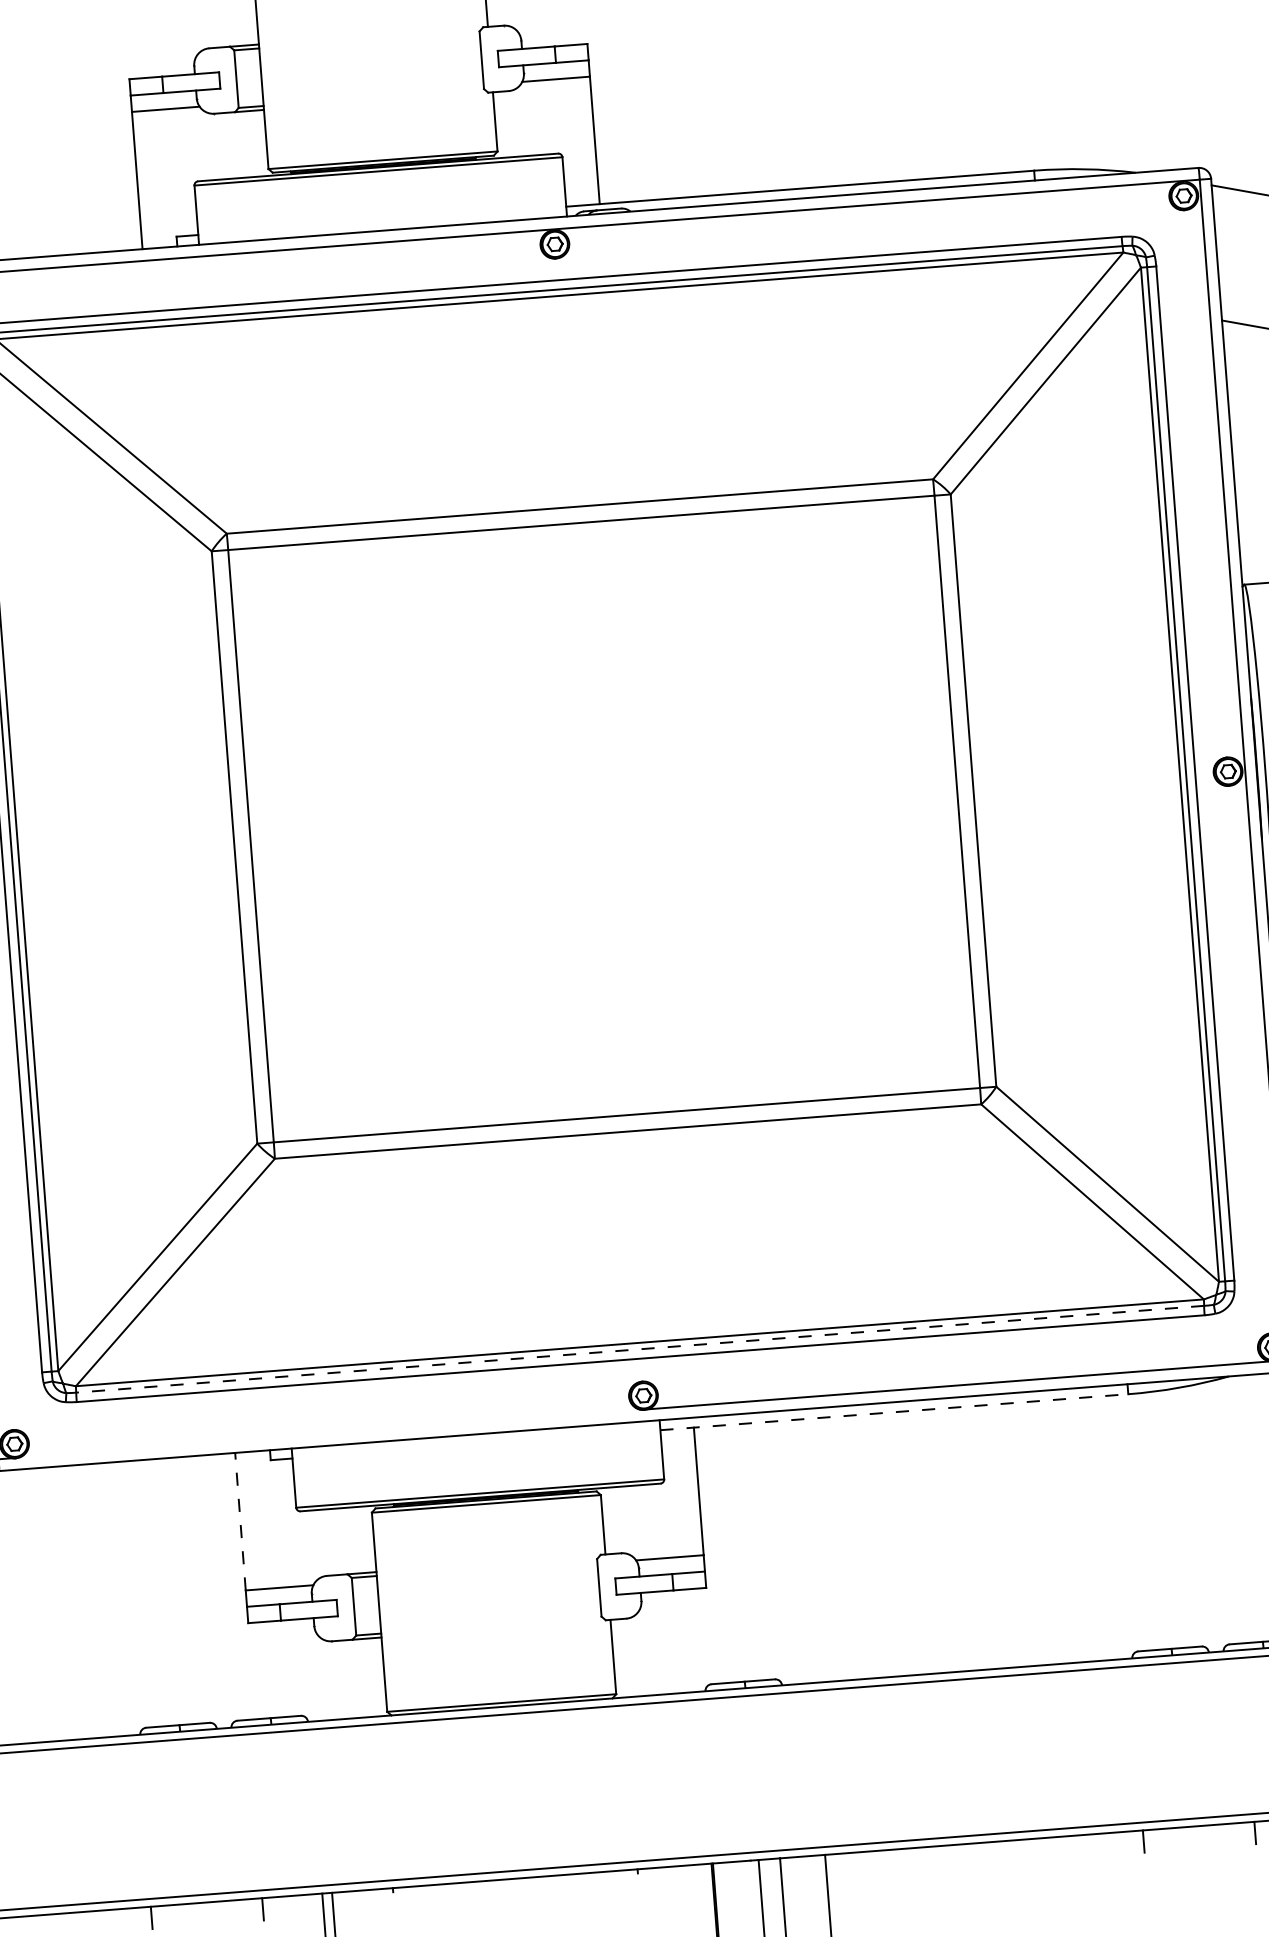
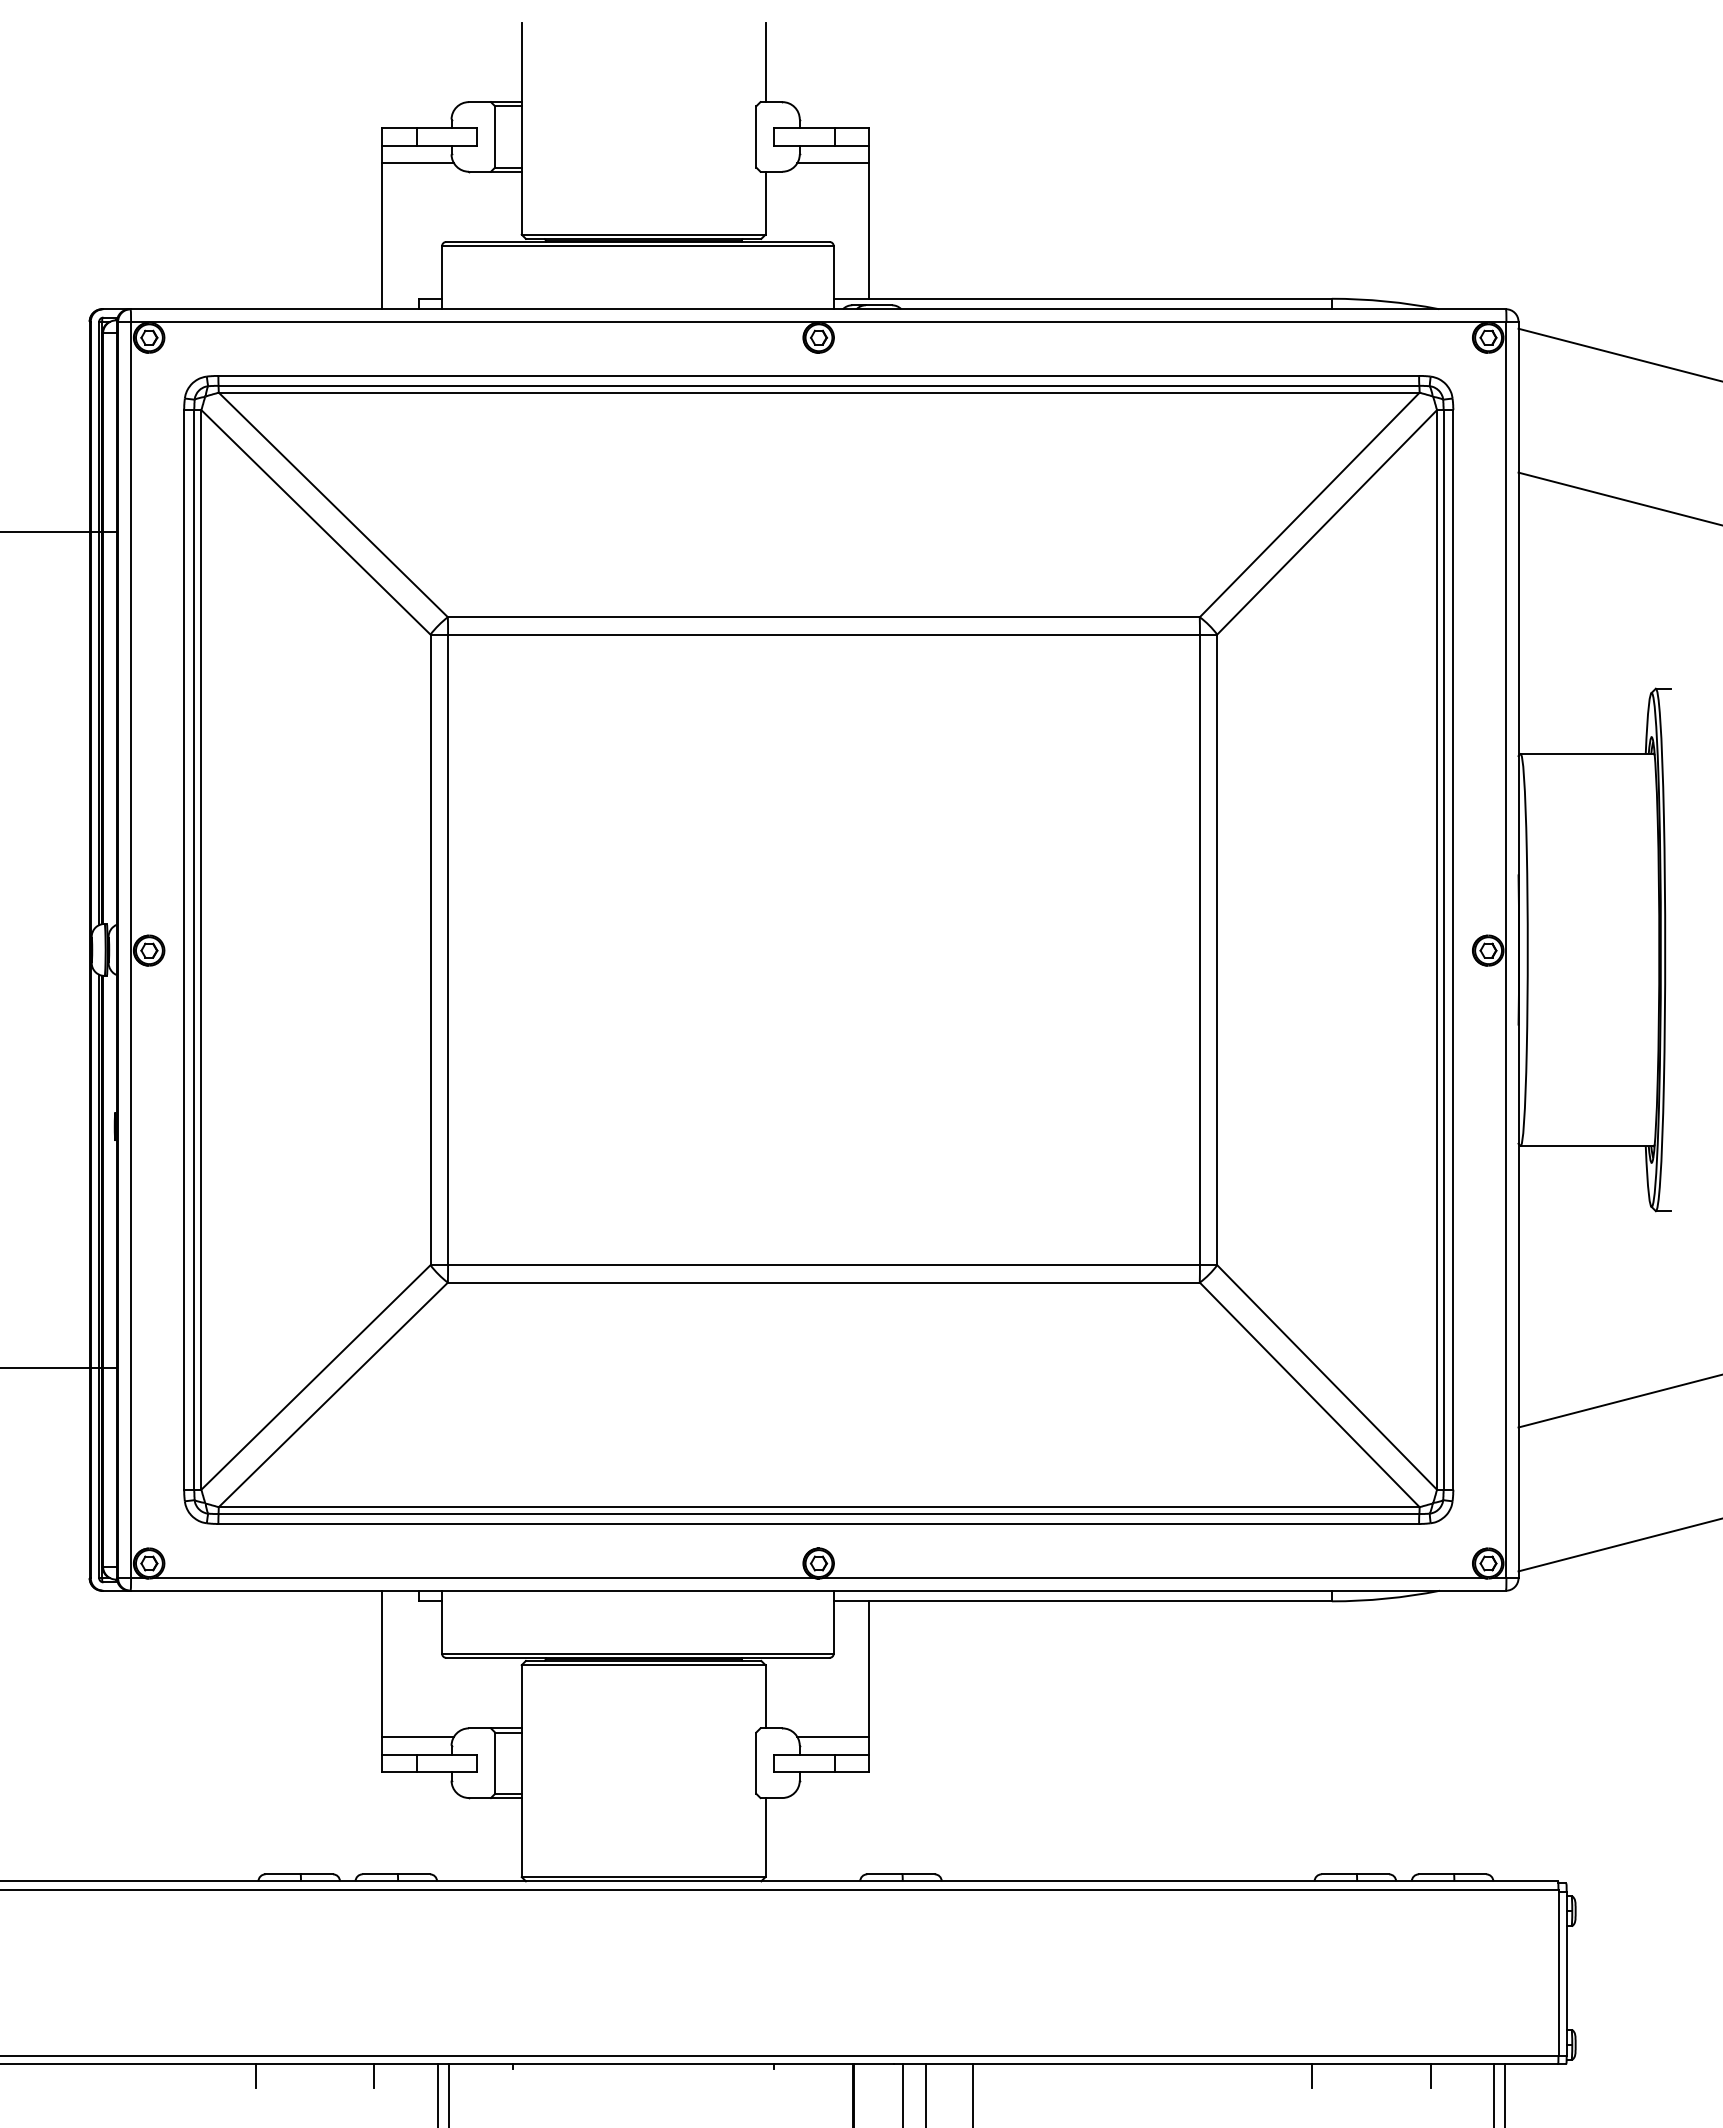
line: (639, 1349) -> (818, 1514), dashed -> solid
line: (894, 1412) -> (1083, 1601), dashed -> solid
line: (329, 1434) -> (483, 1578), added
line: (240, 1521) -> (381, 1663), dashed -> solid

